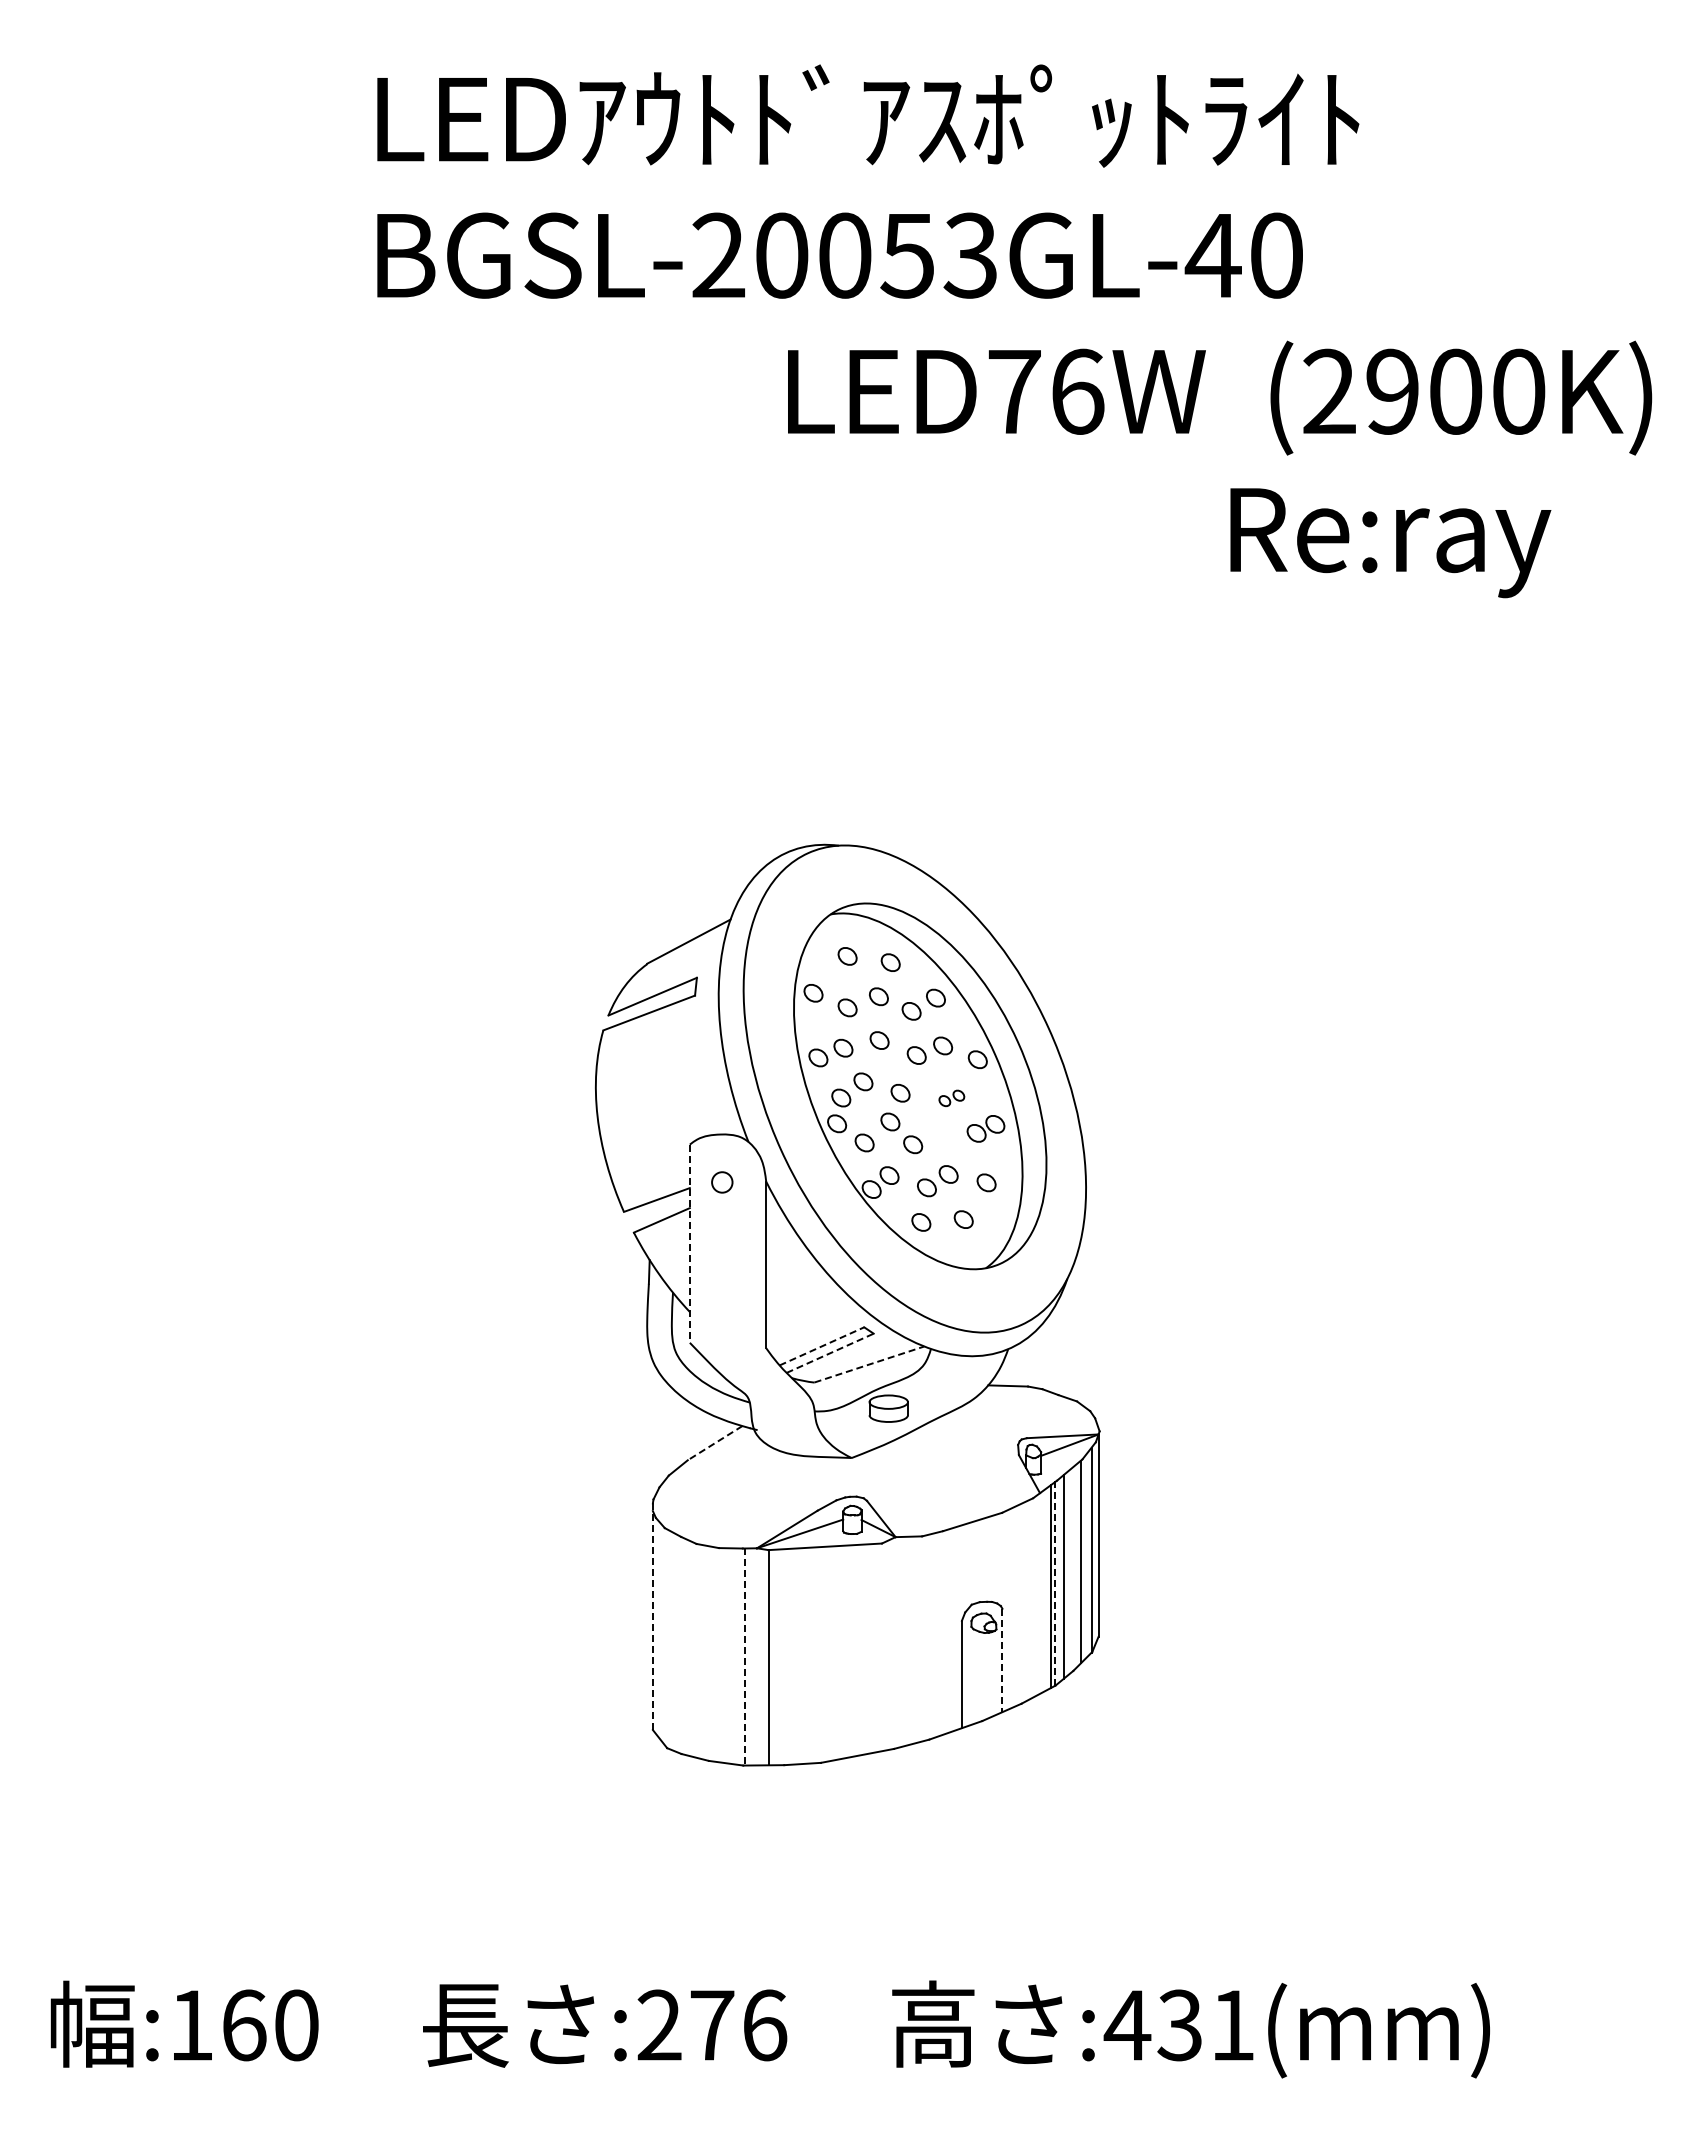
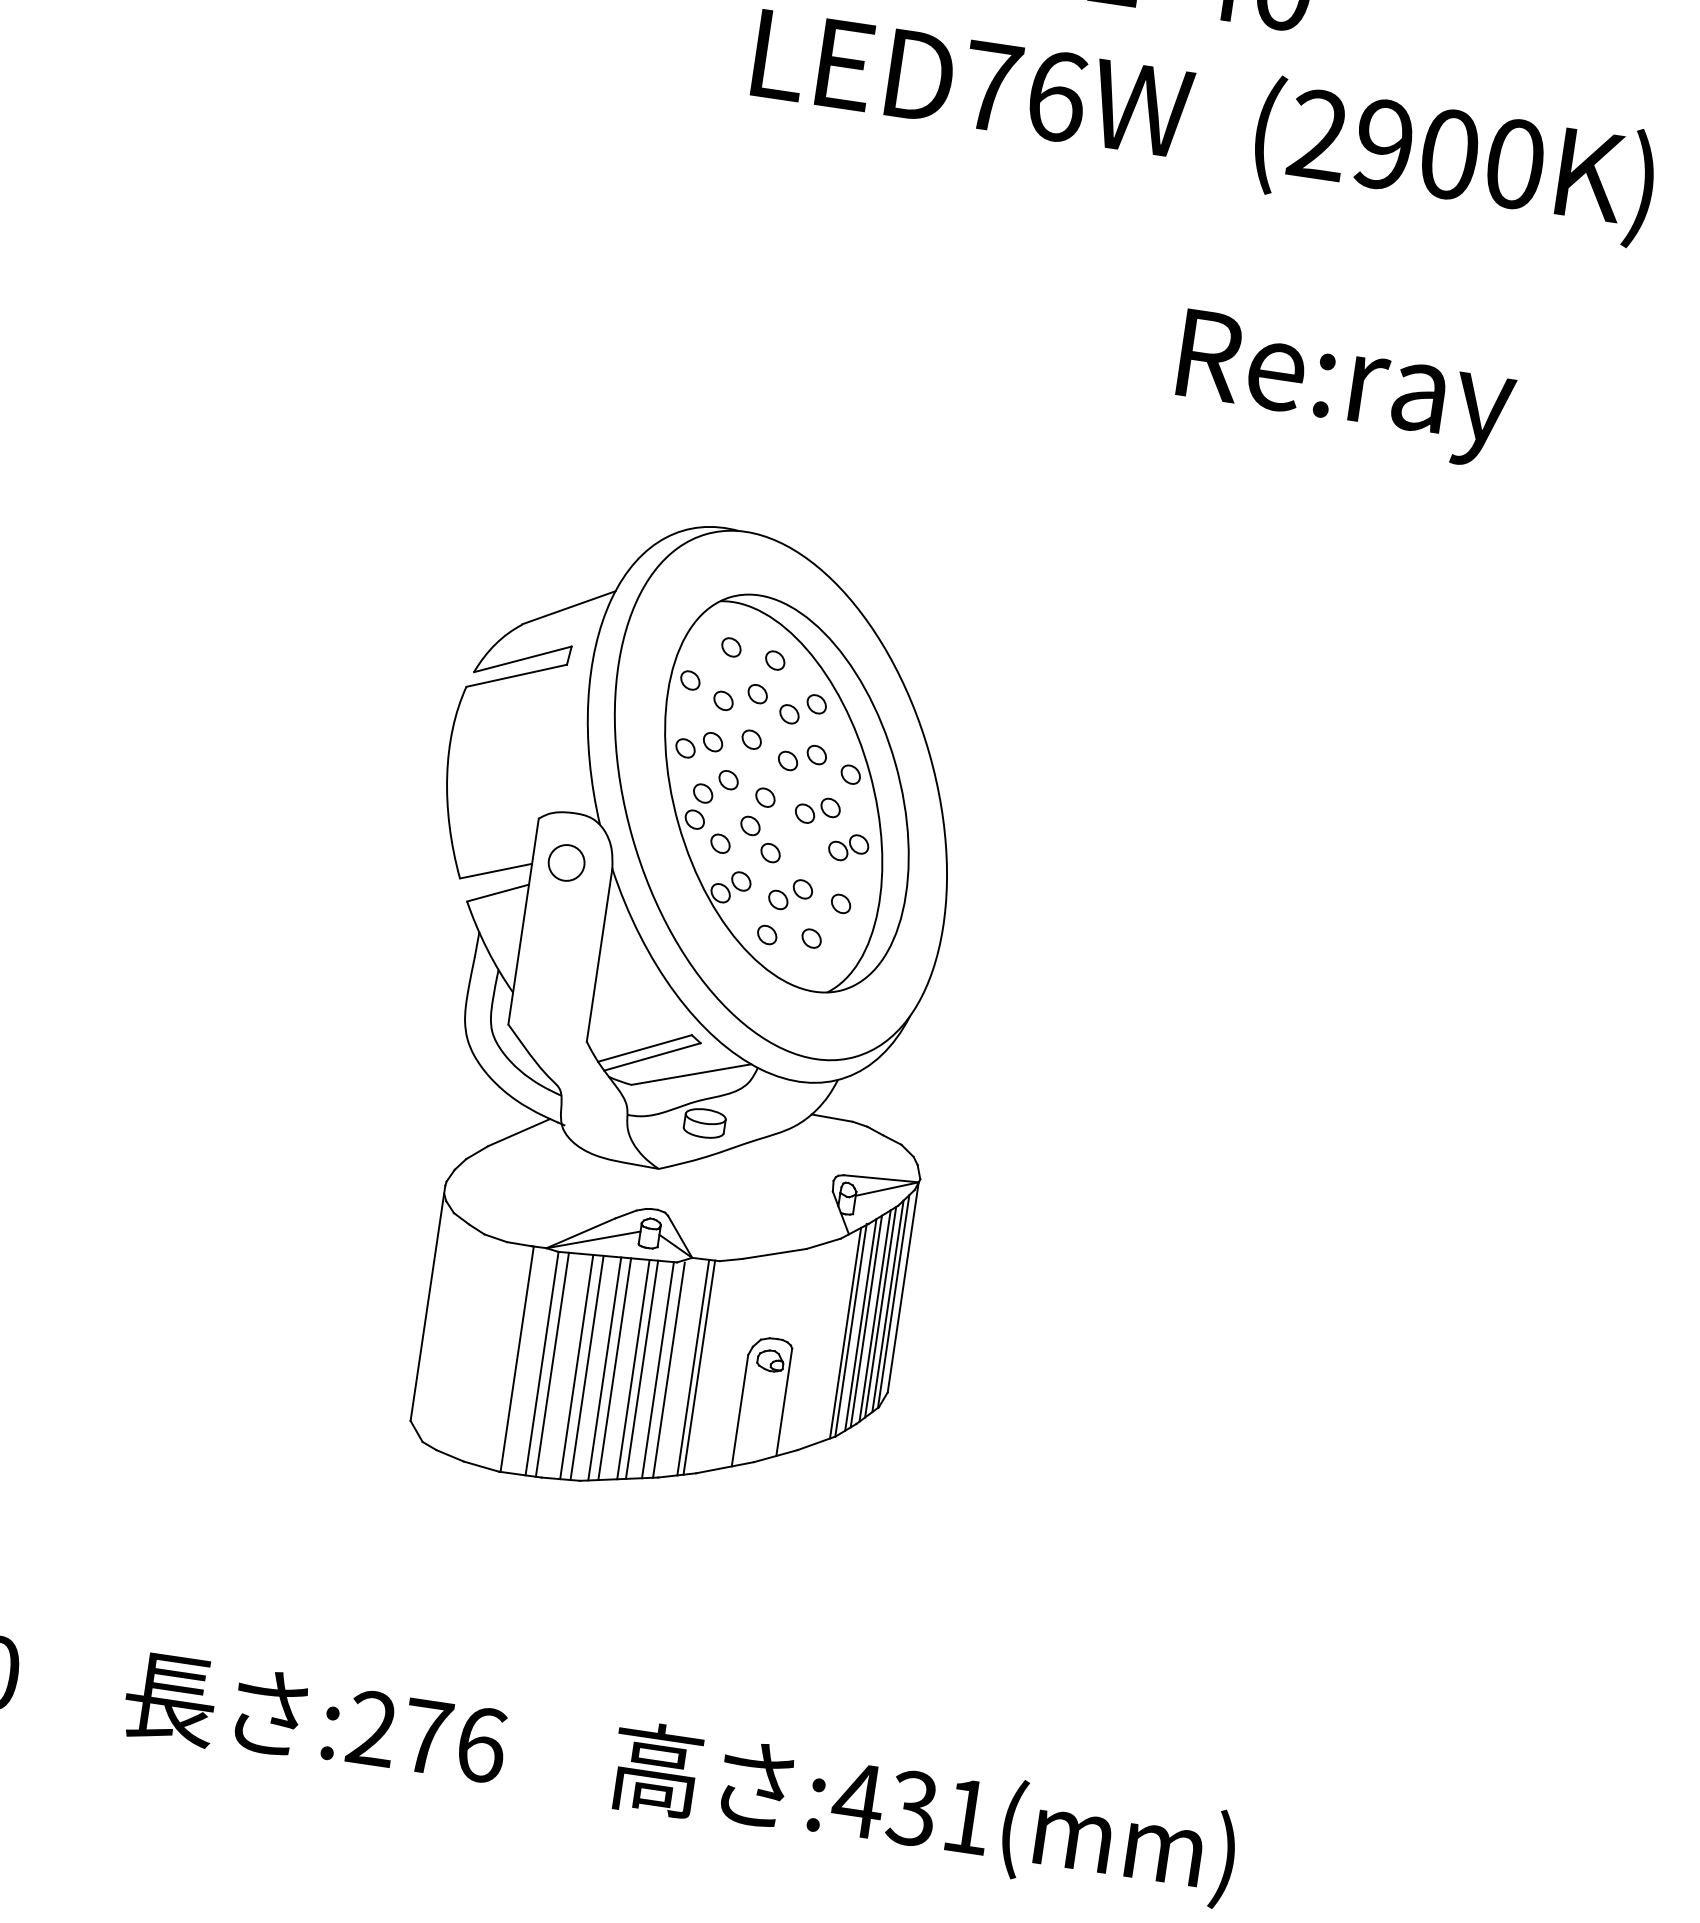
text: (1390, 543) -> (1345, 390), moved
part: (951, 1098) -> (817, 810), size x1.67
circle: (722, 1182) -> (566, 863), size x1.67
line: (689, 1244) -> (523, 922), dashed -> solid
line: (822, 1346) -> (645, 1048), dashed -> solid
line: (830, 1353) -> (652, 1057), dashed -> solid
line: (869, 1364) -> (691, 1074), dashed -> solid
line: (714, 1443) -> (518, 1132), dashed -> solid
line: (1086, 1555) -> (887, 1306), added
line: (1076, 1566) -> (875, 1316), added
line: (1068, 1572) -> (866, 1321), added
line: (1055, 1583) -> (851, 1330), dashed -> solid
line: (652, 1616) -> (427, 1302), dashed -> solid
line: (917, 1639) -> (699, 1367), added
line: (911, 1640) -> (692, 1367), added
line: (889, 1645) -> (669, 1369), added
line: (878, 1647) -> (657, 1369), added
line: (863, 1649) -> (641, 1369), added
line: (855, 1650) -> (633, 1369), added
line: (838, 1652) -> (615, 1368), added
line: (828, 1653) -> (604, 1368), added
line: (811, 1655) -> (586, 1367), added
line: (801, 1656) -> (576, 1367), added
line: (744, 1657) -> (516, 1359), dashed -> solid
line: (778, 1657) -> (552, 1364), added
line: (1002, 1660) -> (784, 1402), dashed -> solid

